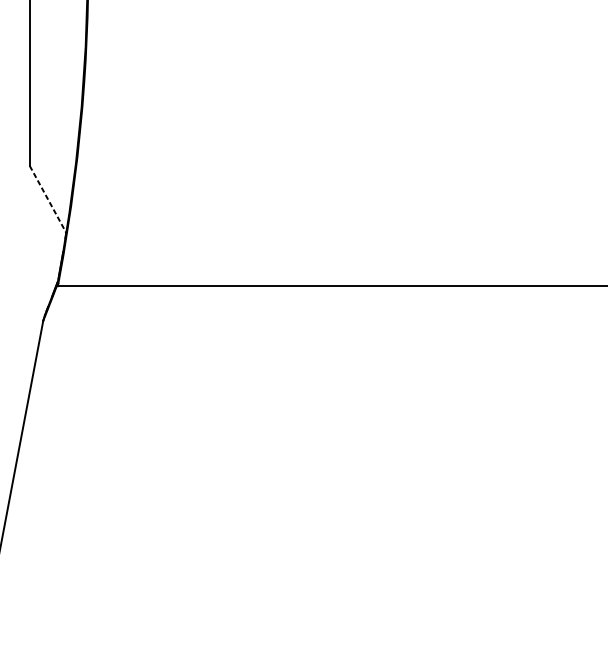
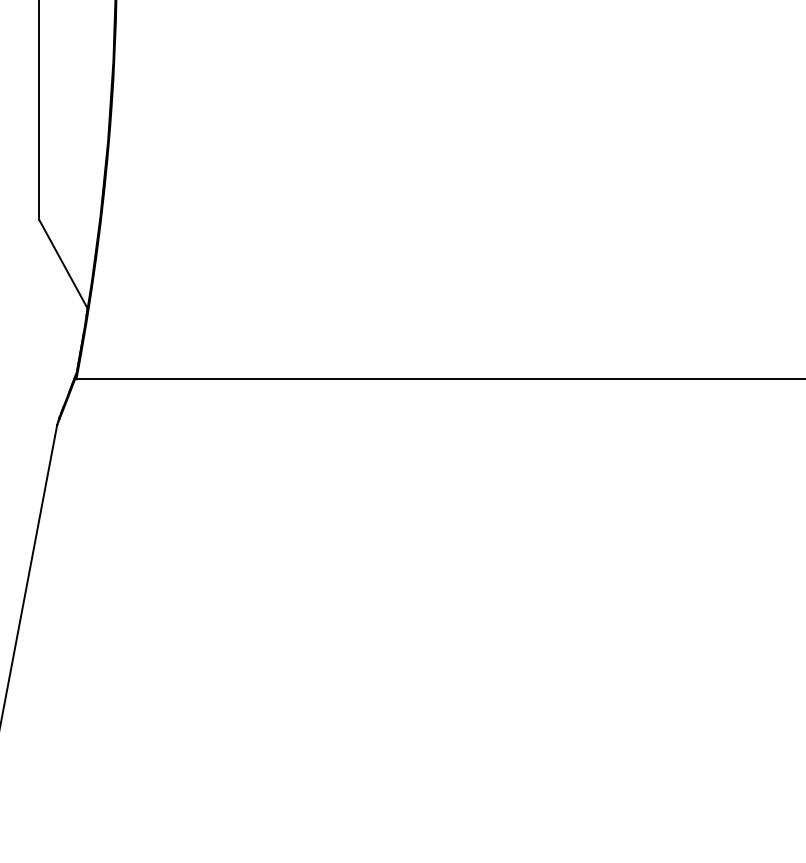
line: (48, 199) -> (63, 264), dashed -> solid

